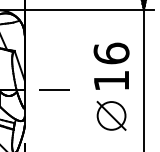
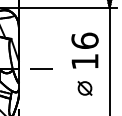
part: (110, 116) -> (84, 88), size x0.6

